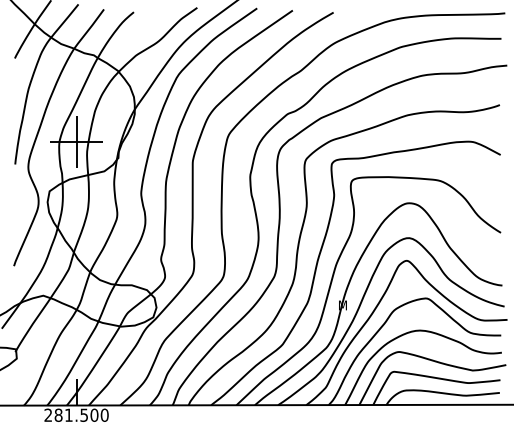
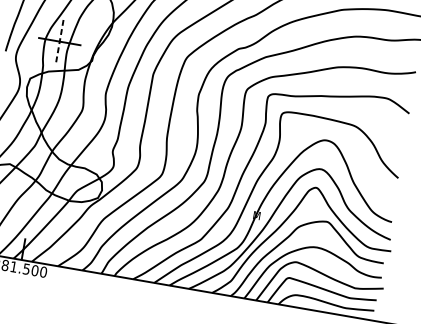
line: (76, 142) -> (59, 41), solid -> dashed

